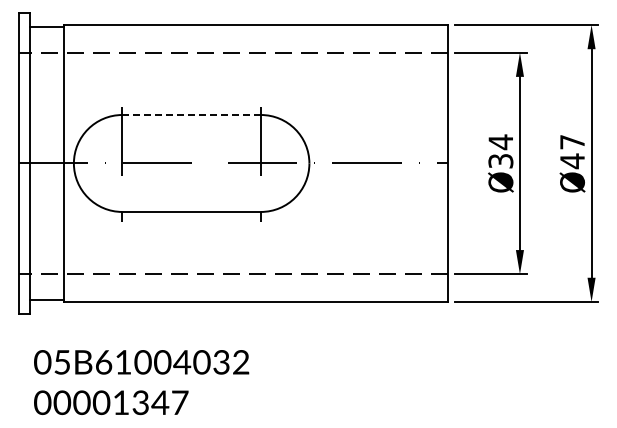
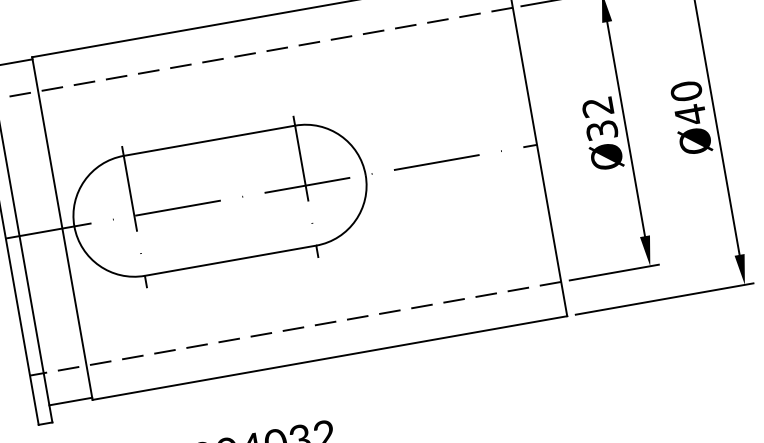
line: (191, 115) -> (209, 141), dashed -> solid
text: (572, 141) -> (686, 90), Ø47 -> Ø40
text: (500, 142) -> (597, 107), Ø34 -> Ø32

